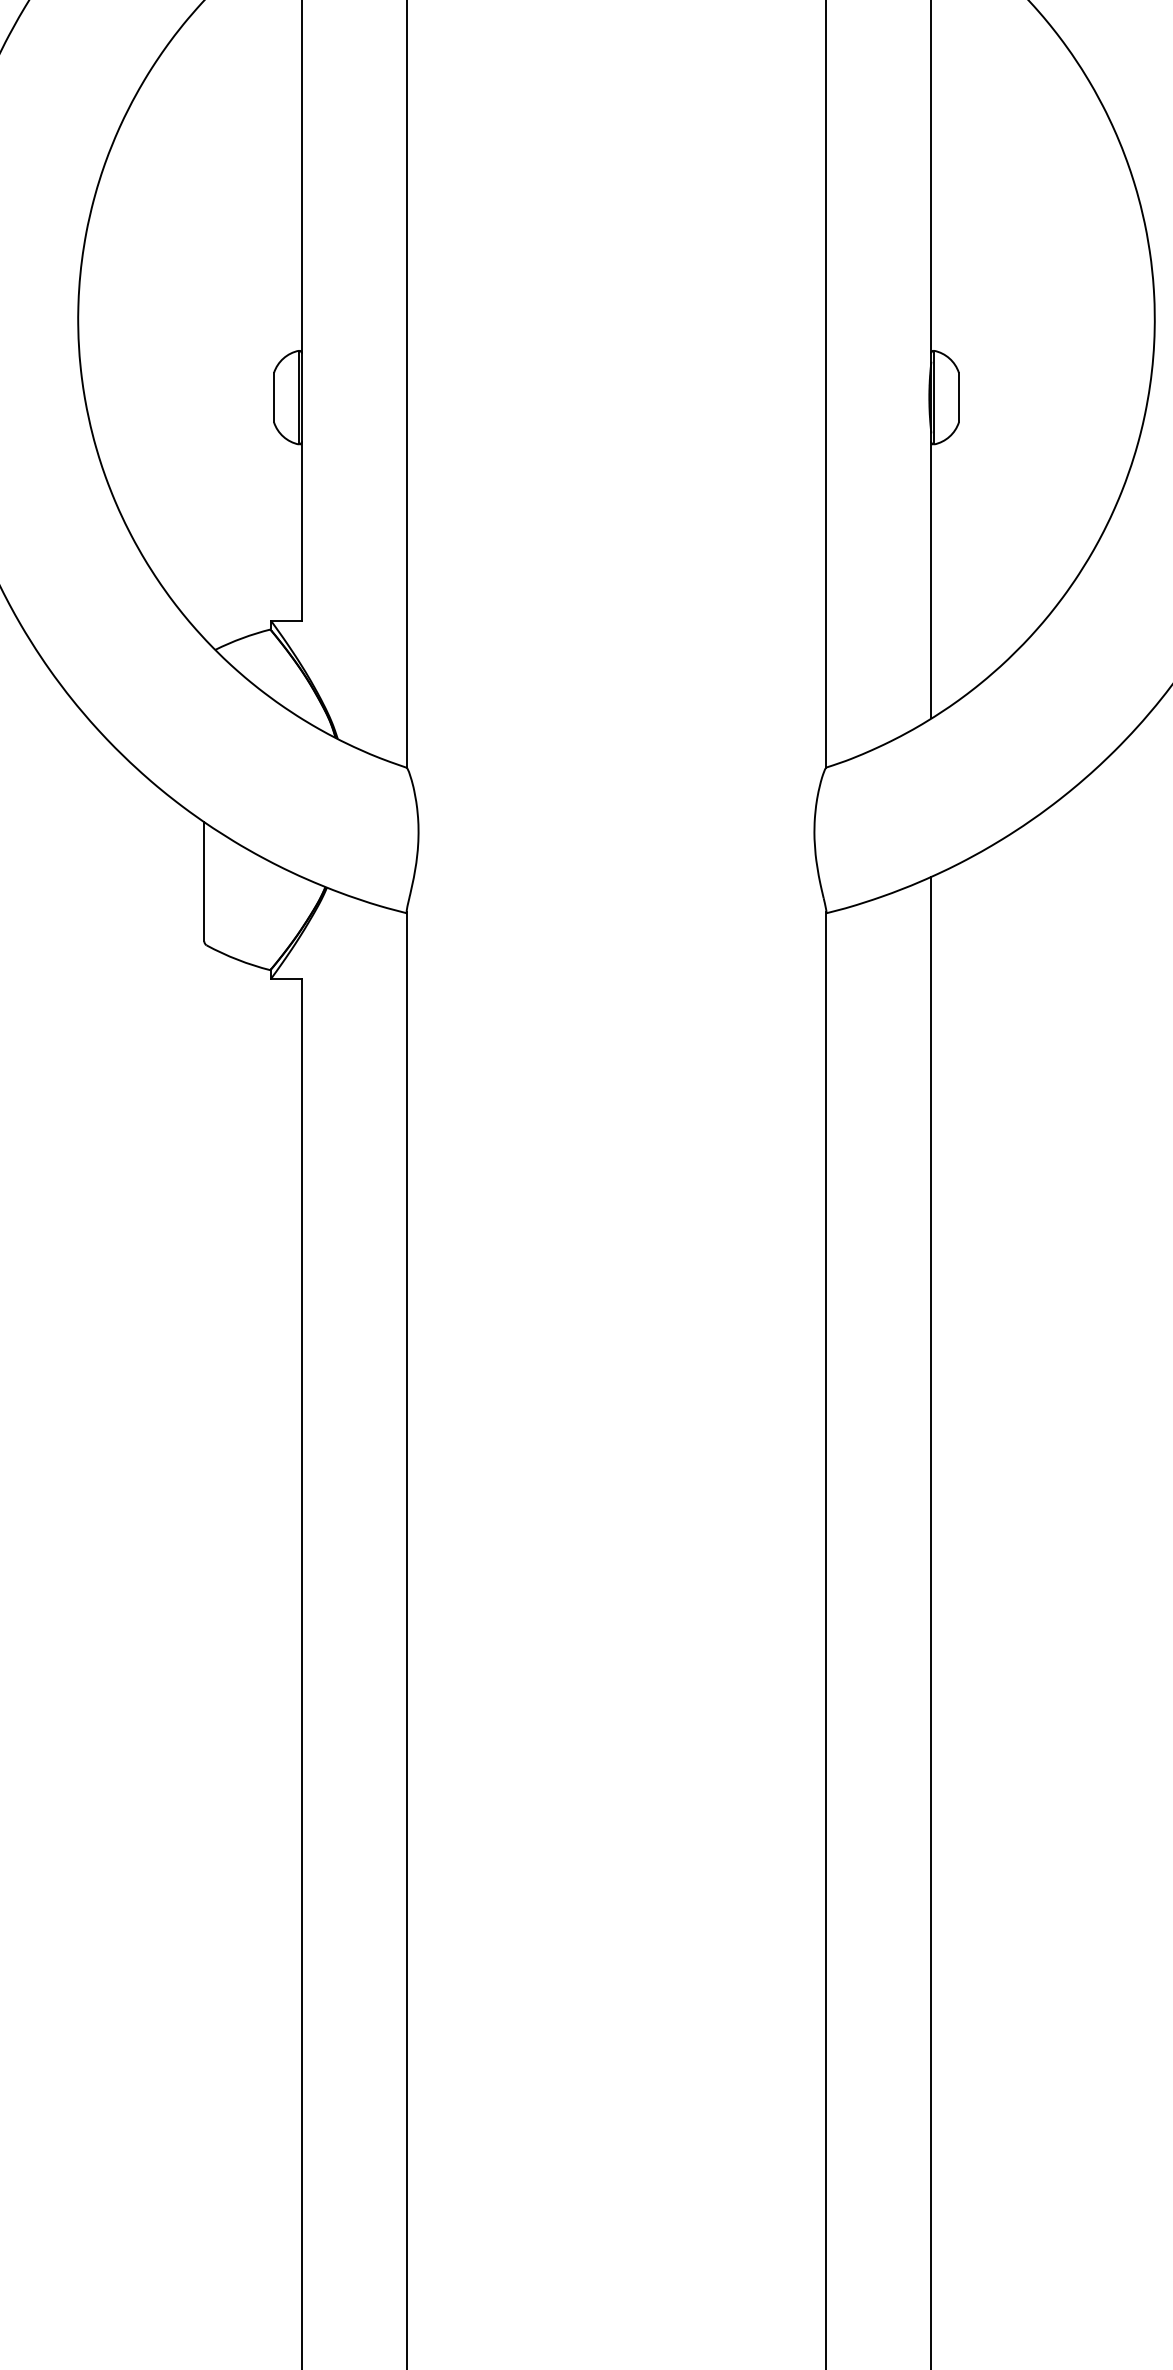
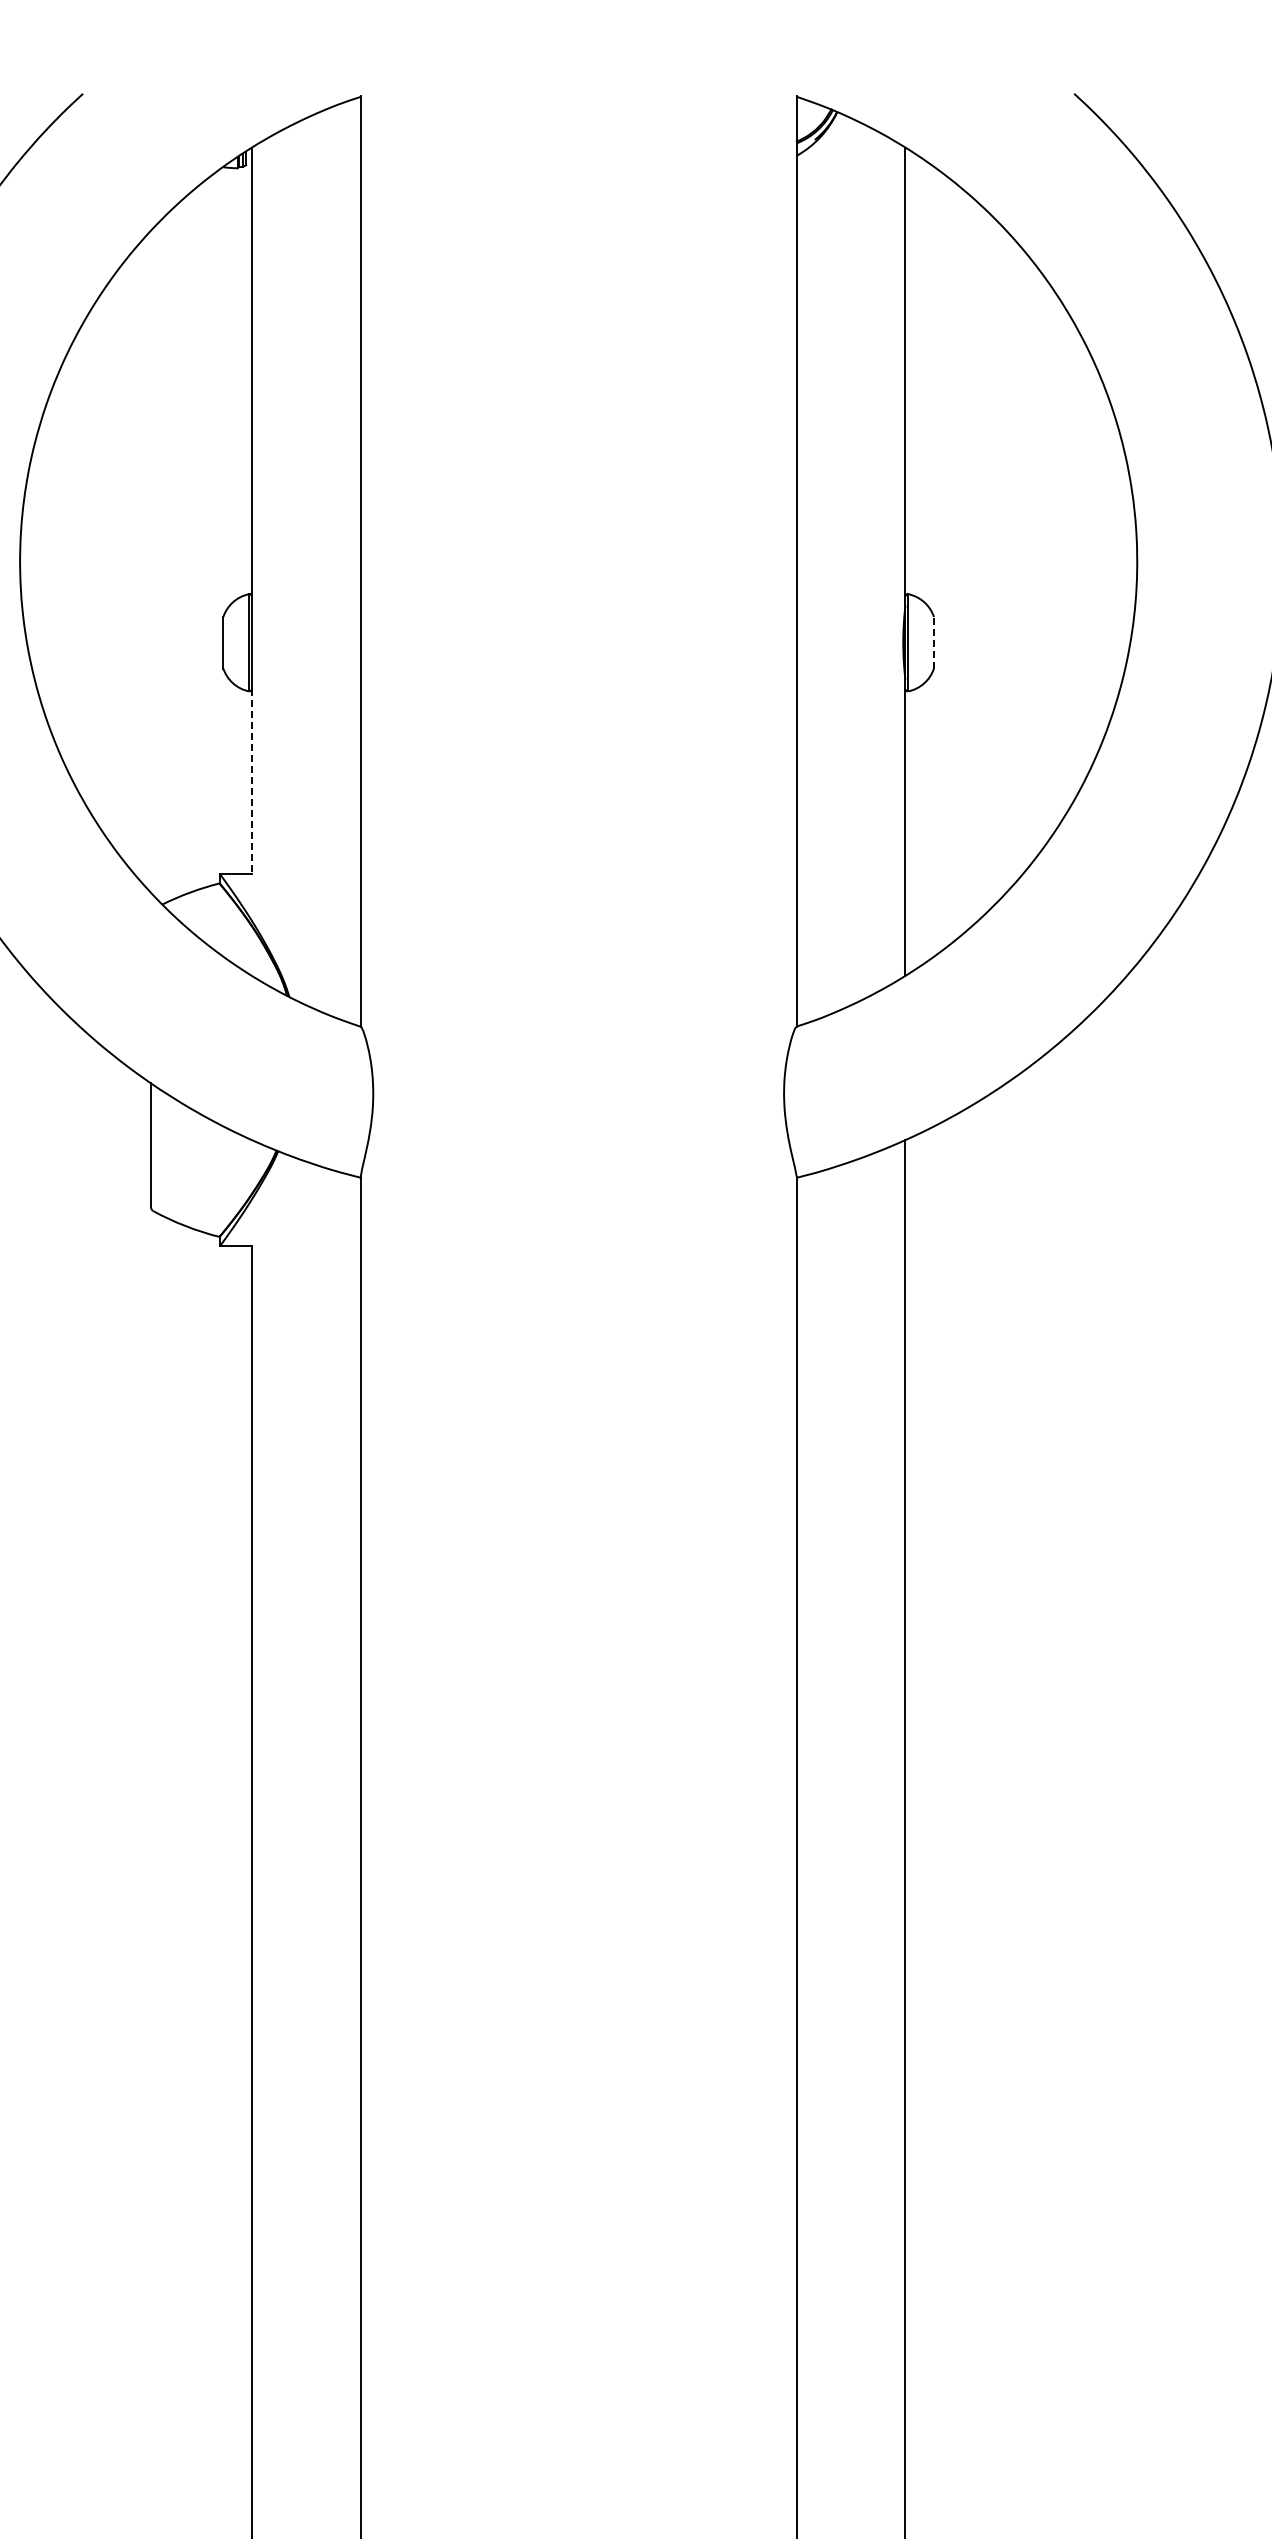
line: (959, 397) -> (934, 642), solid -> dashed
line: (301, 531) -> (251, 781), solid -> dashed

